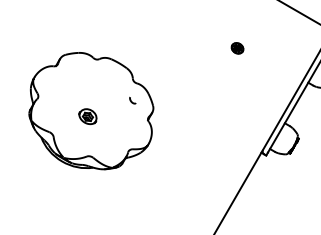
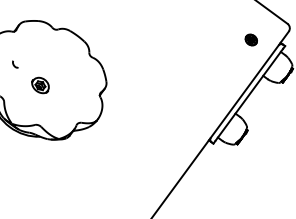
part: (237, 48) -> (251, 40), moved
curve: (131, 100) -> (14, 64), moved

